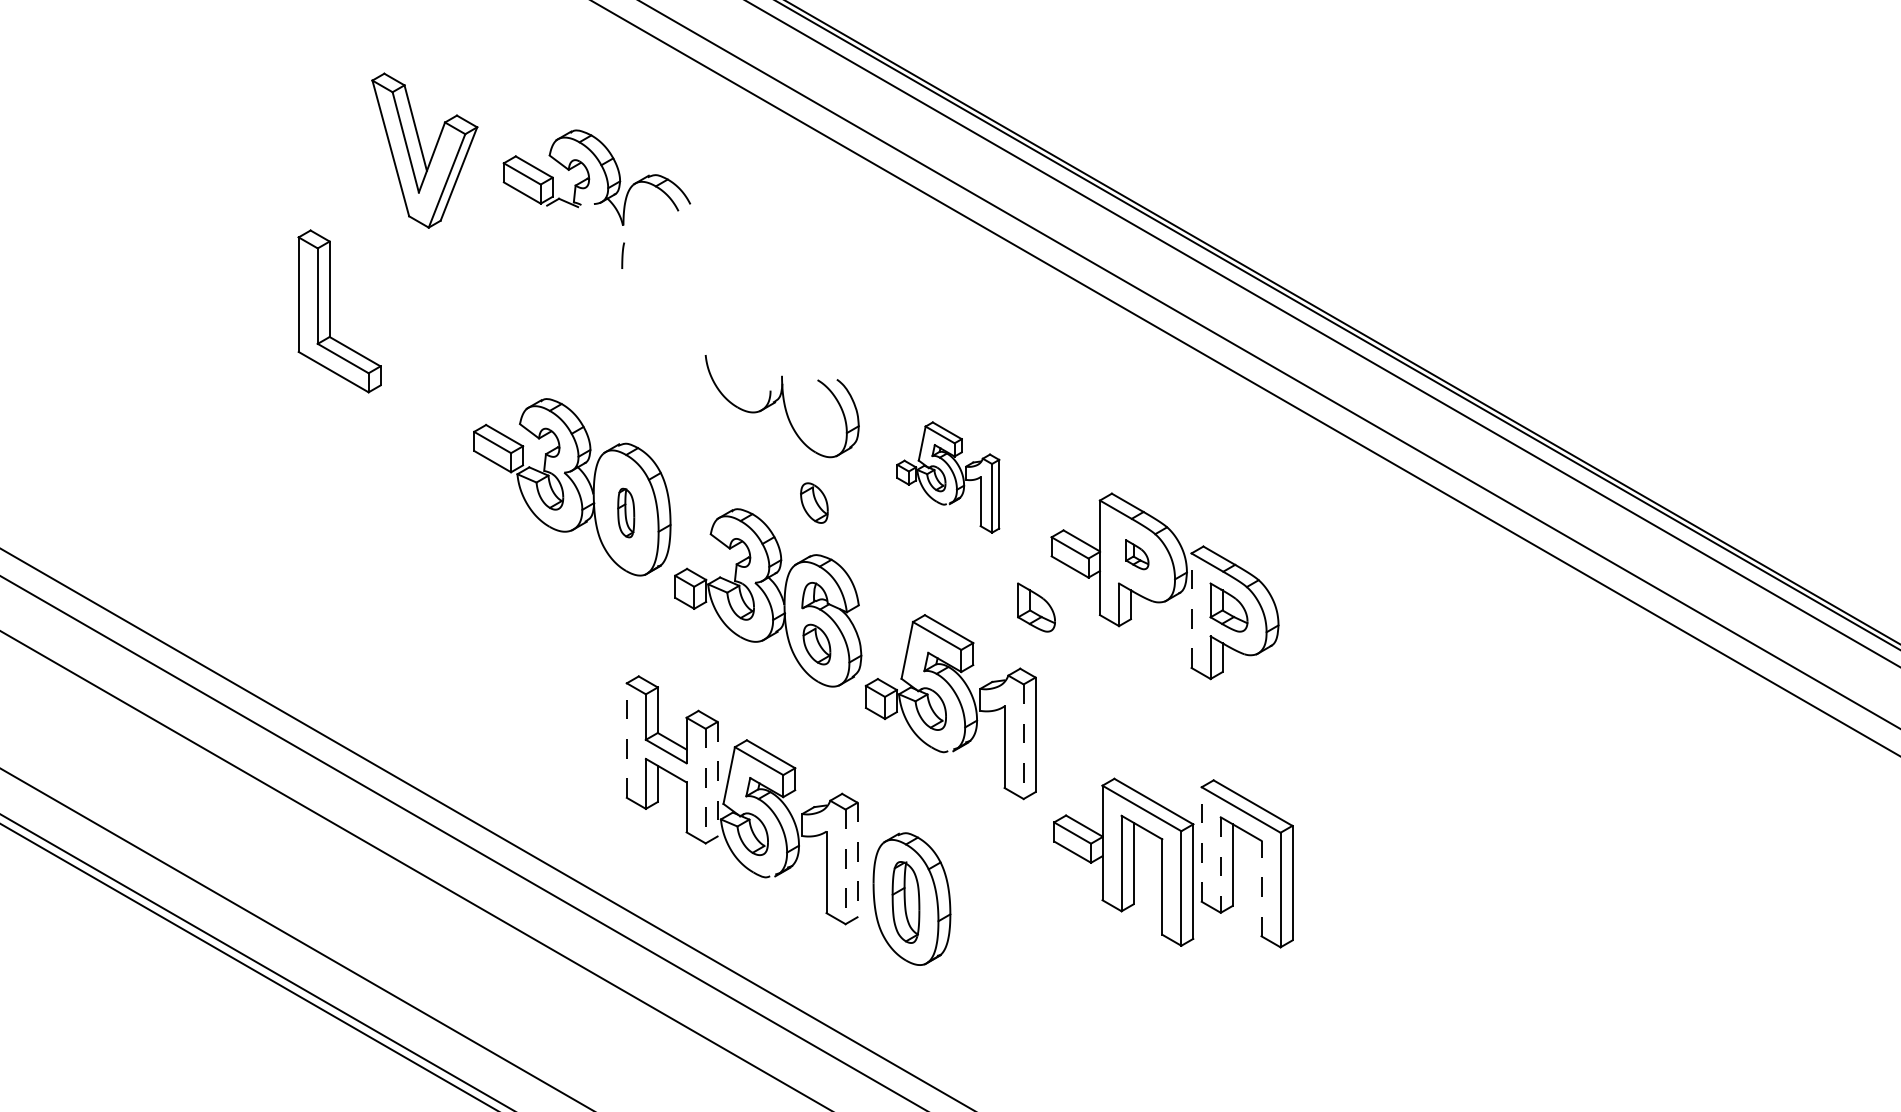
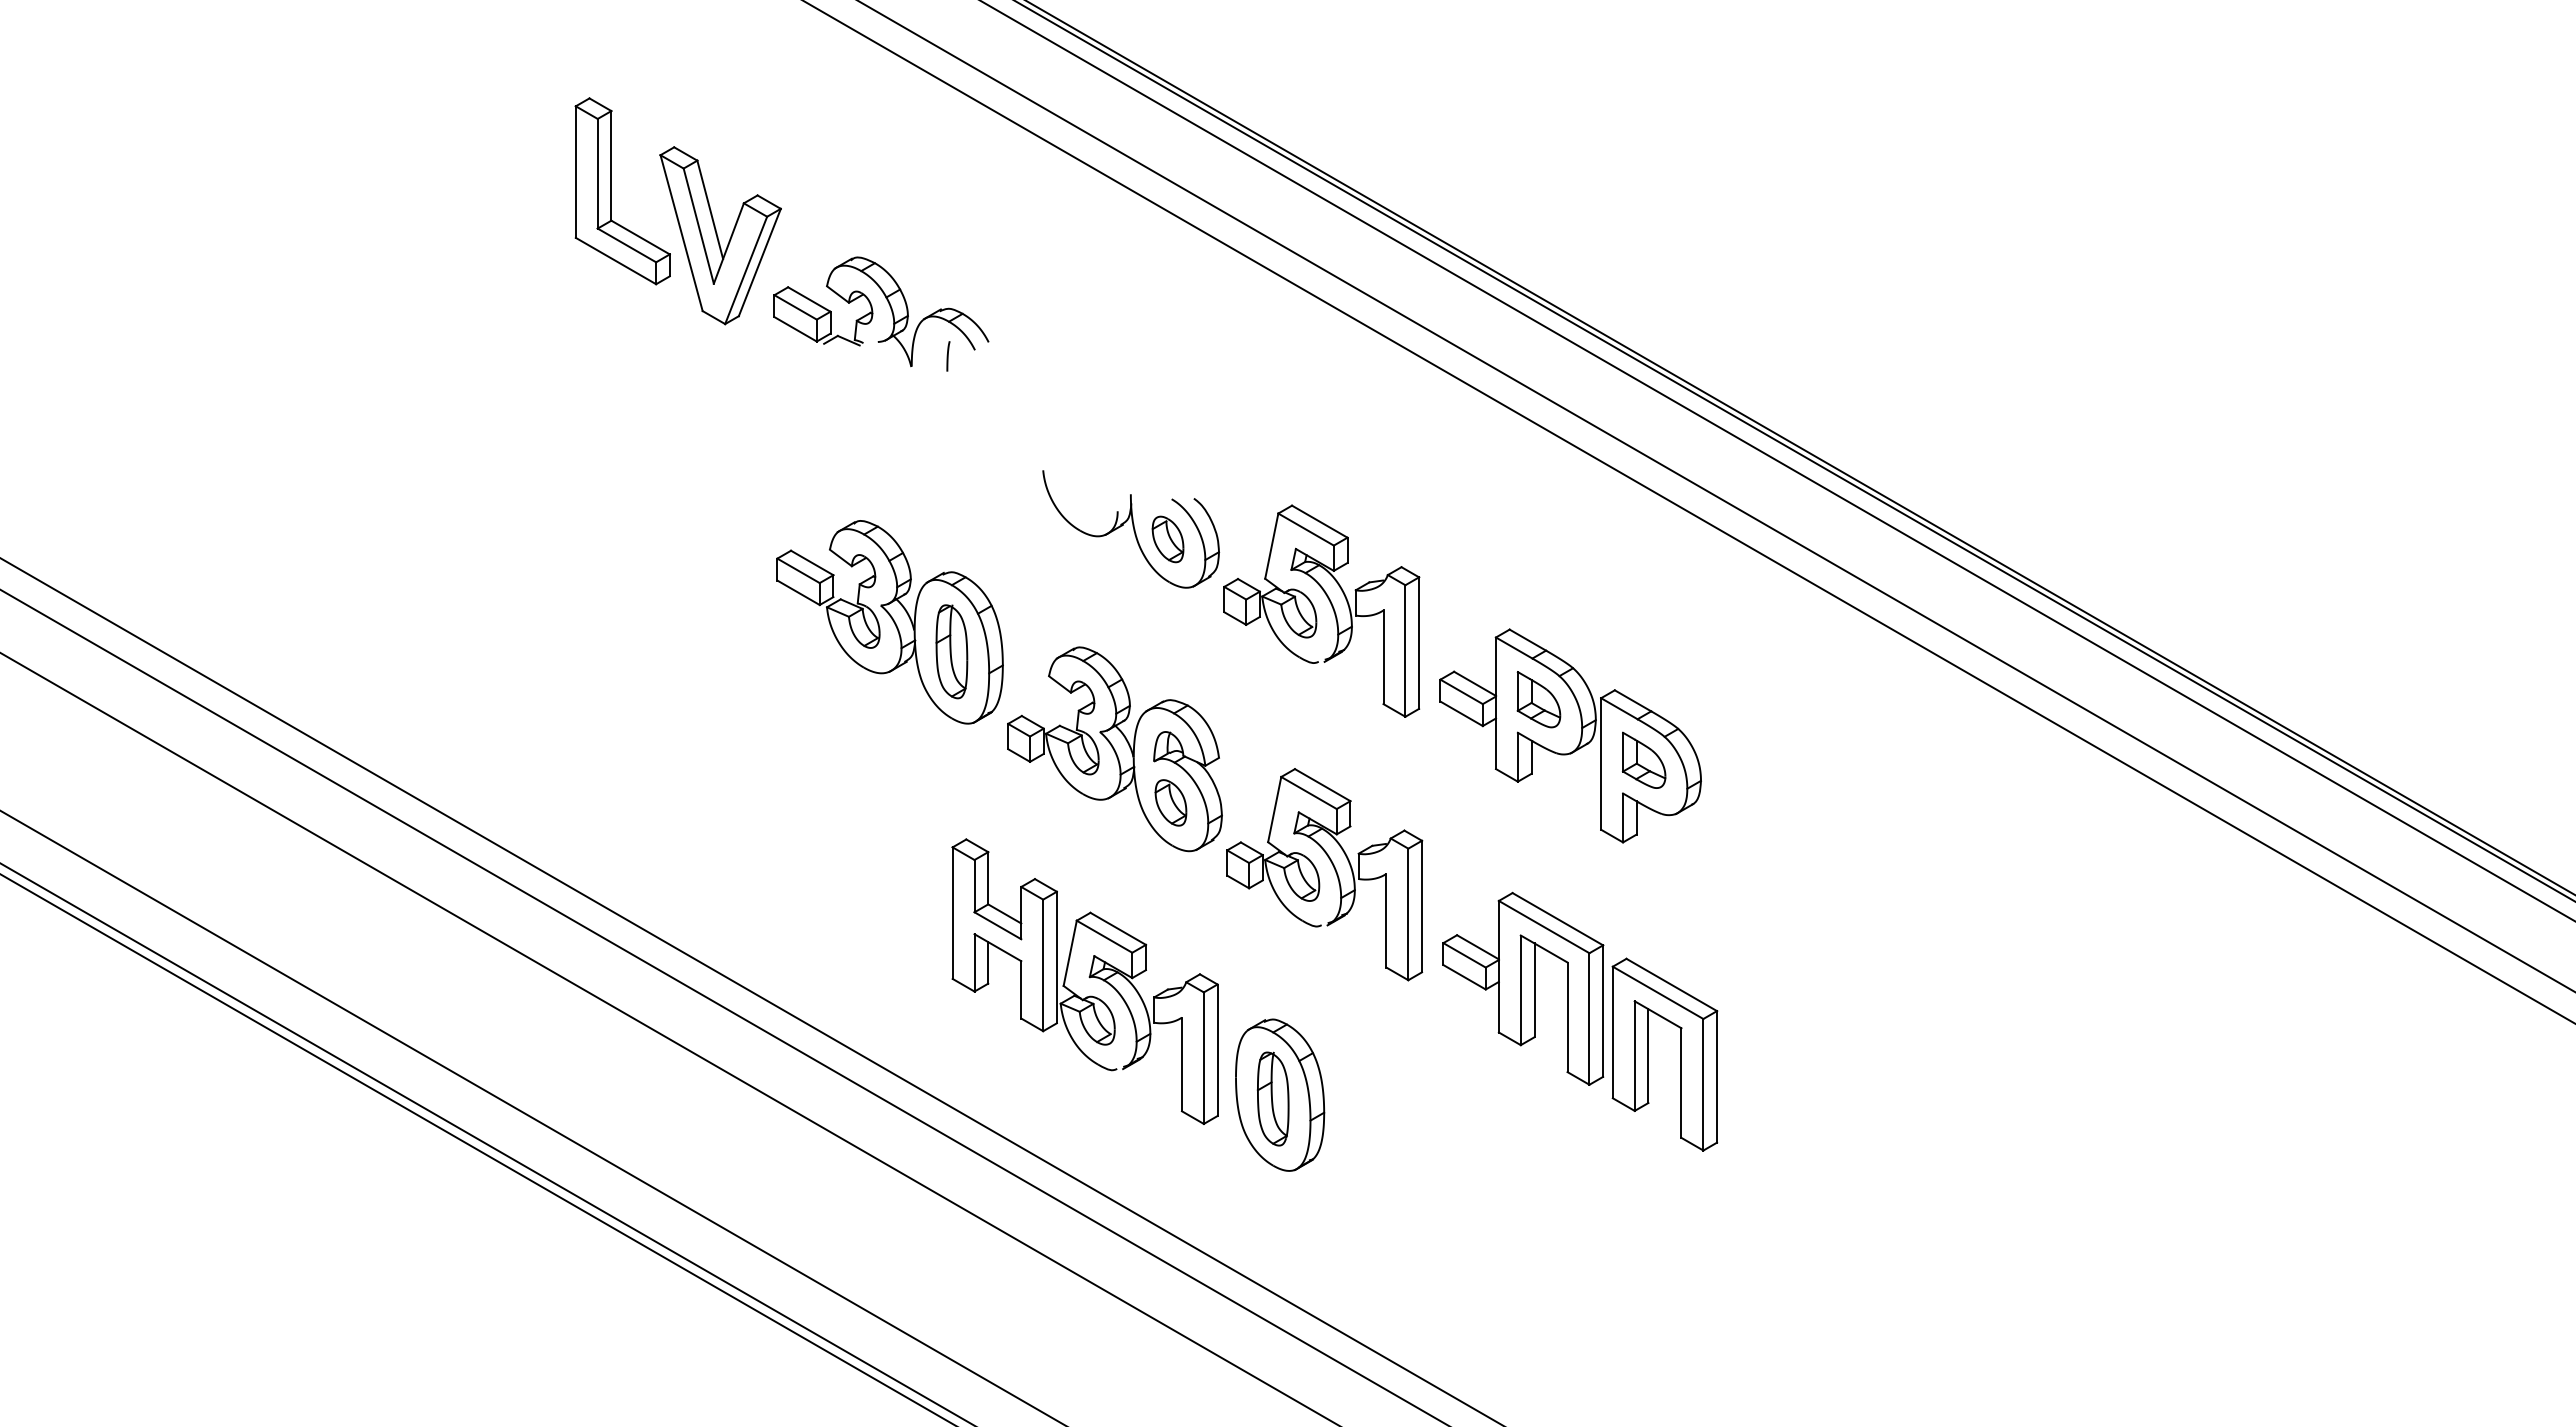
part: (590, 177) -> (873, 311), moved
part: (329, 311) -> (611, 191), moved
part: (948, 477) -> (1321, 610), size x1.67
part: (813, 503) -> (1167, 539), moved
part: (625, 512) -> (951, 651), size x1.67
part: (1136, 554) -> (1538, 699), size x1.67
part: (1035, 606) -> (1422, 759), removed
line: (1191, 610) -> (1601, 763), dashed -> solid
line: (626, 740) -> (952, 913), dashed -> solid
line: (1023, 741) -> (1408, 914), dashed -> solid
line: (717, 779) -> (1056, 957), dashed -> solid
line: (705, 786) -> (1043, 965), dashed -> solid
line: (1201, 844) -> (1612, 1032), dashed -> solid
line: (857, 860) -> (1217, 1050), dashed -> solid
part: (1123, 861) -> (1523, 988), moved
line: (1220, 865) -> (1634, 1056), dashed -> solid
line: (845, 867) -> (1203, 1058), dashed -> solid
line: (1261, 888) -> (1681, 1083), dashed -> solid

